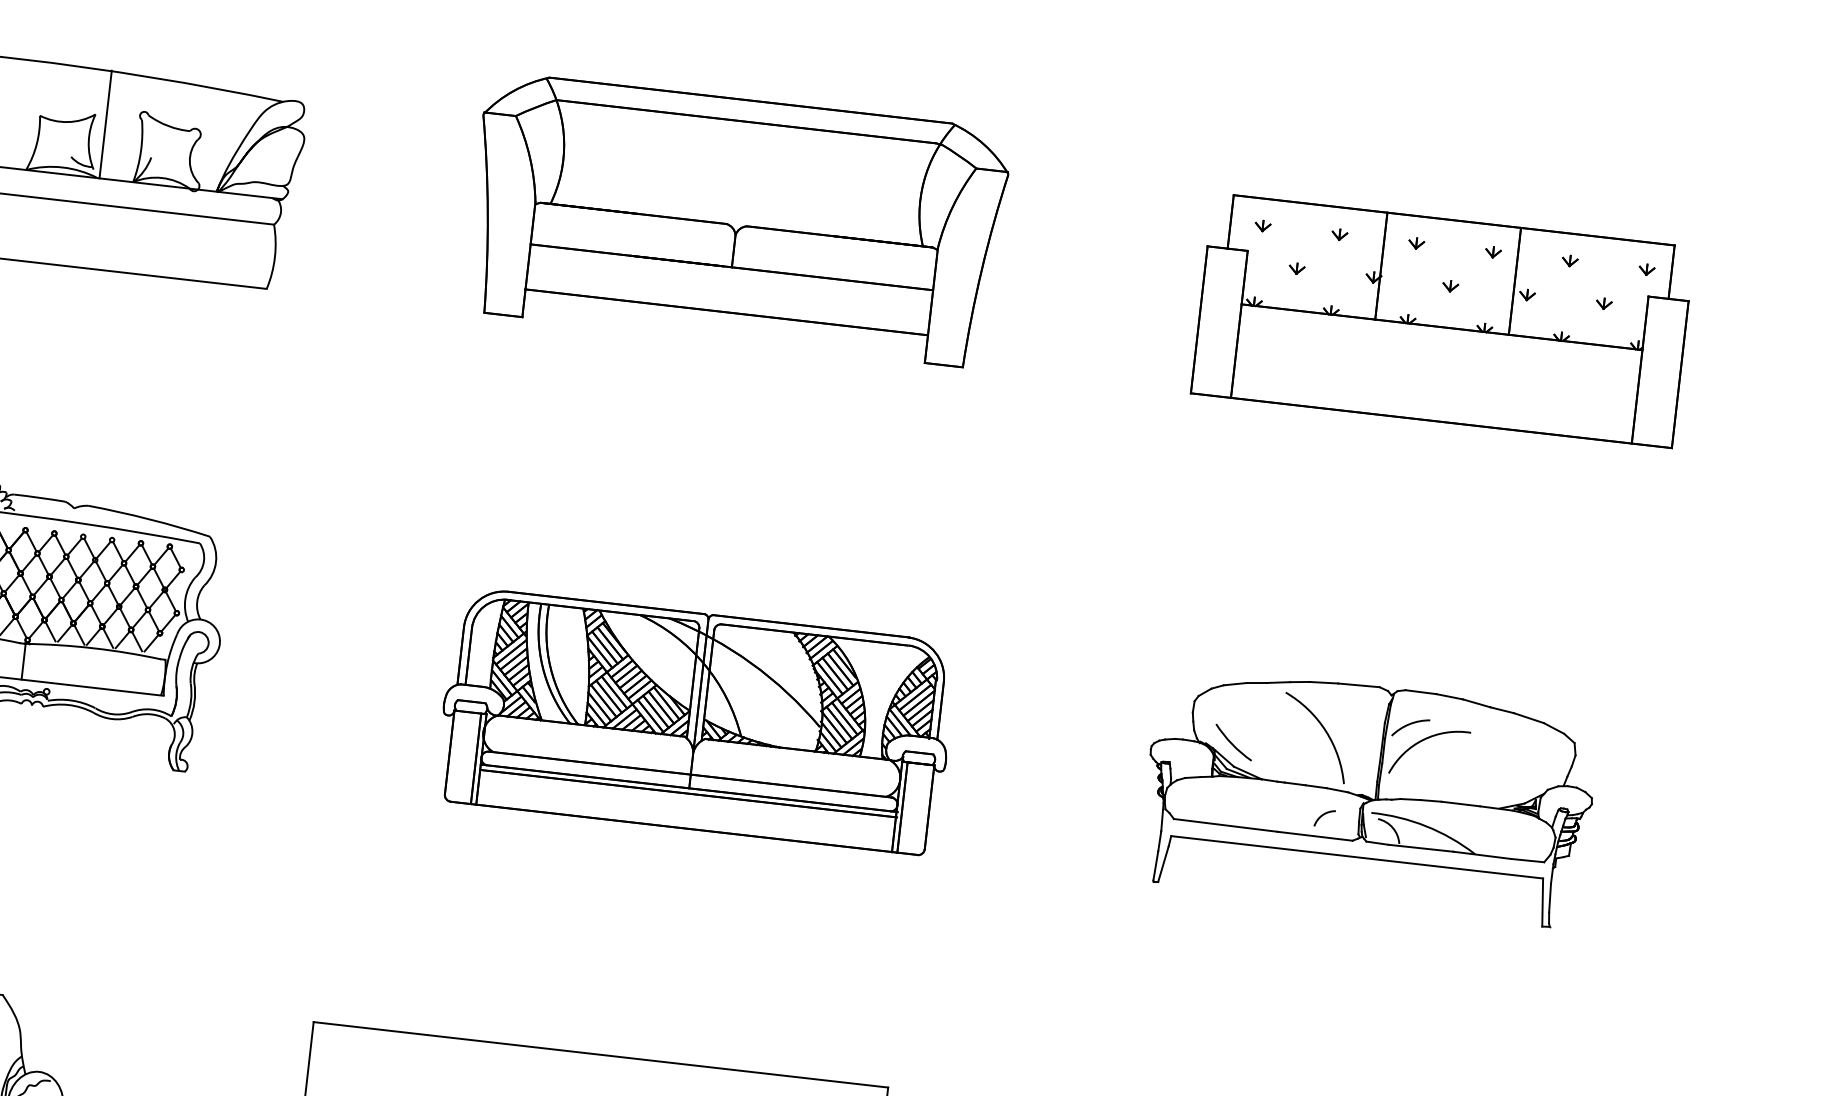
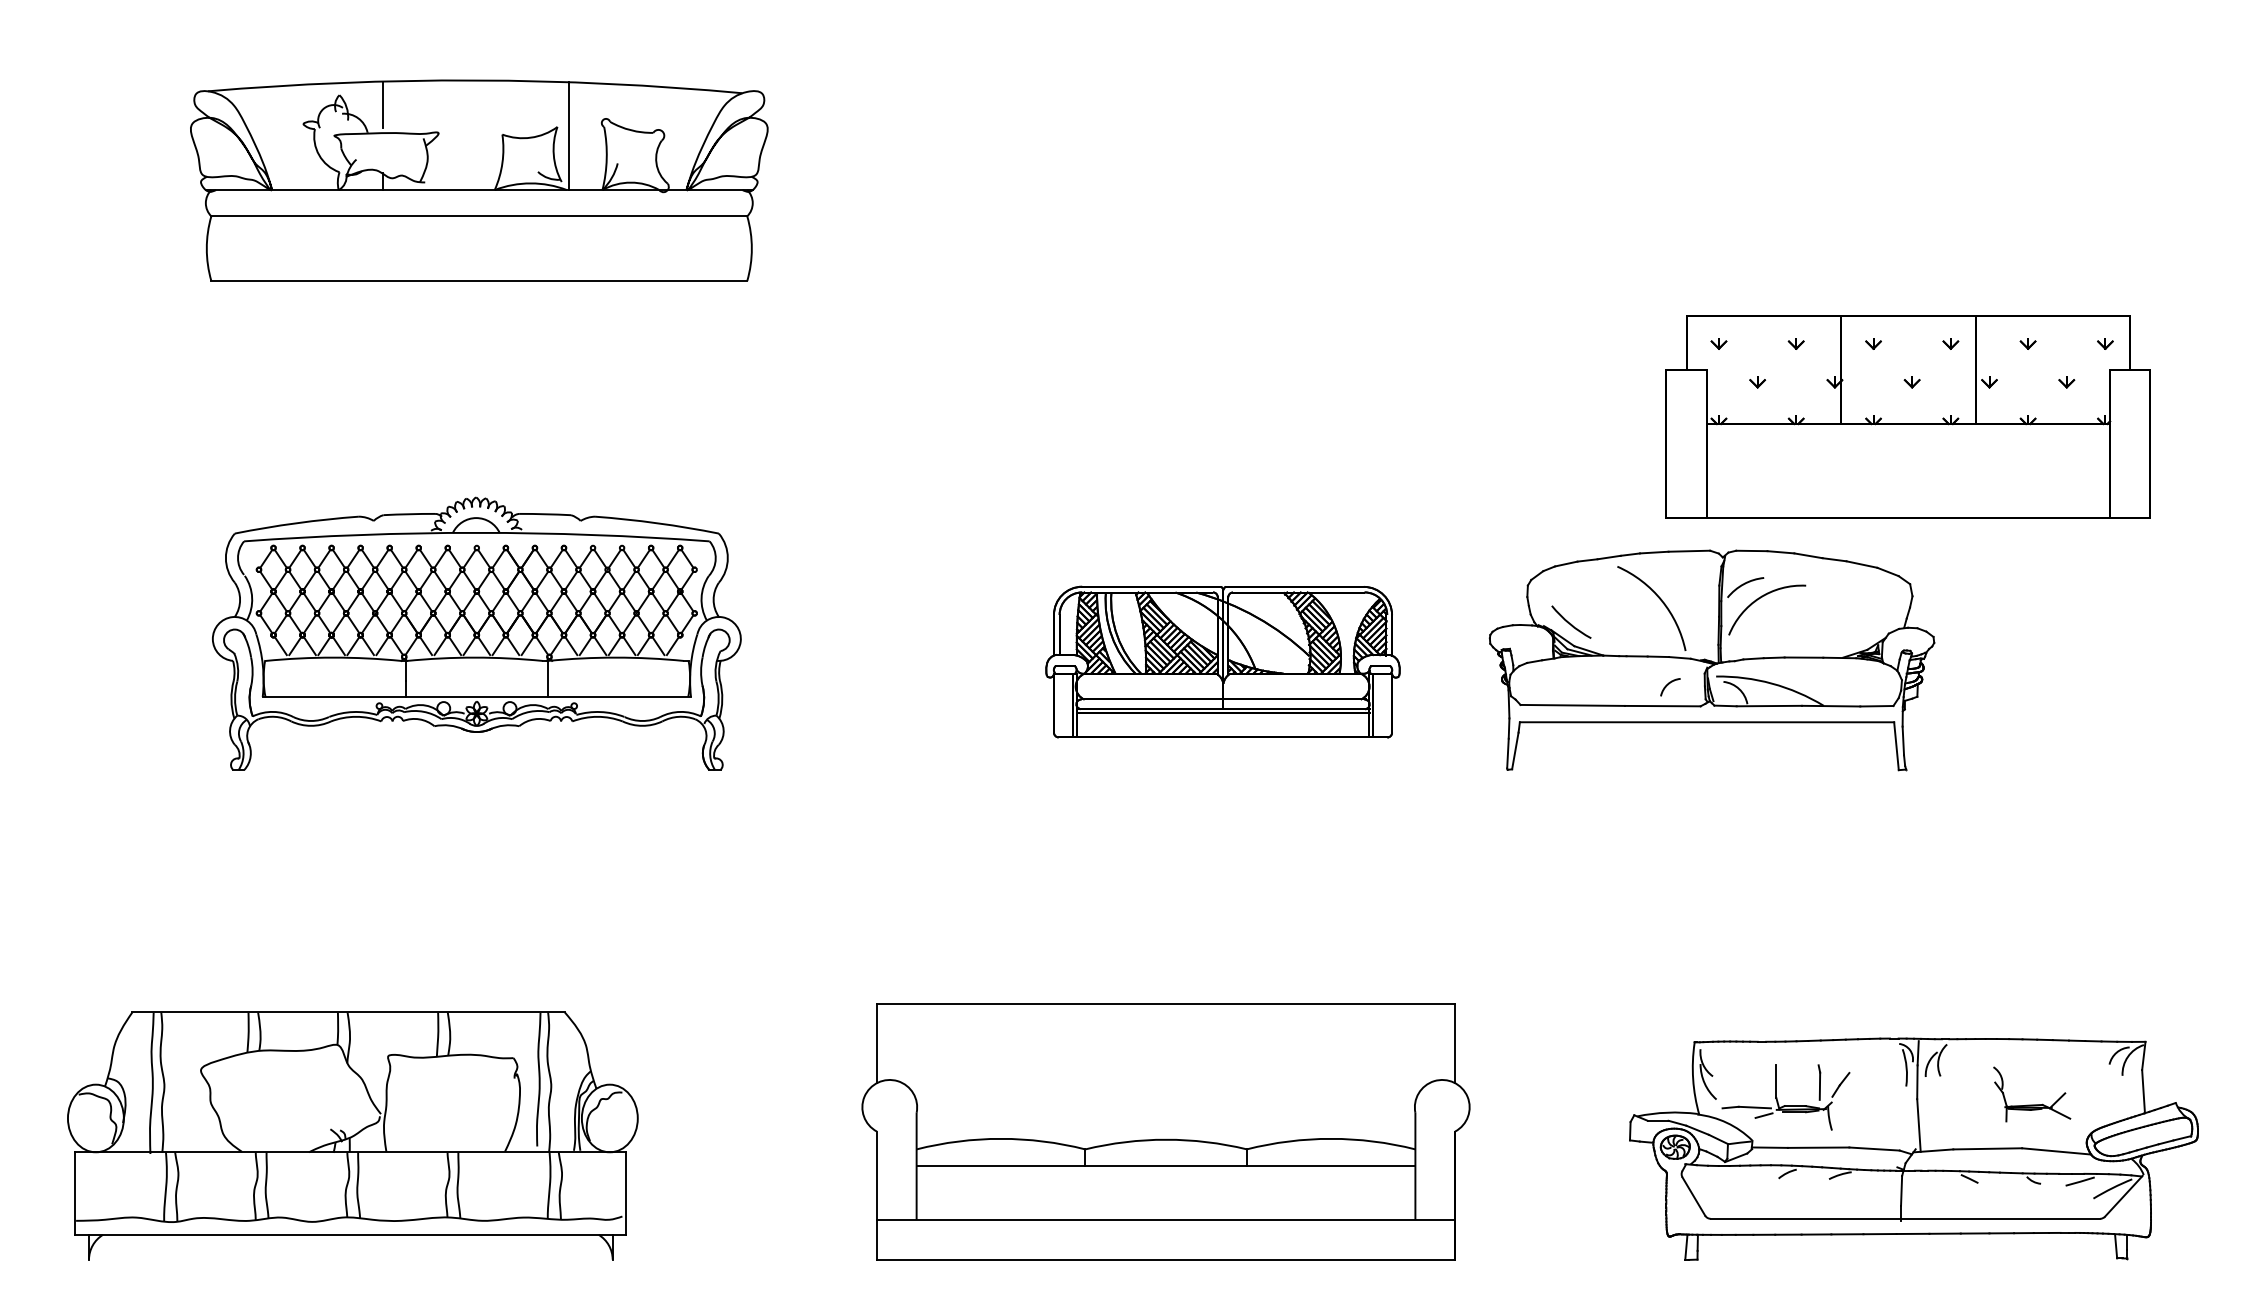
part: (736, 220) -> (1206, 159), removed
part: (1442, 319) -> (1907, 416), moved
part: (695, 720) -> (1222, 661), size x0.7
part: (1368, 796) -> (1711, 660), moved

